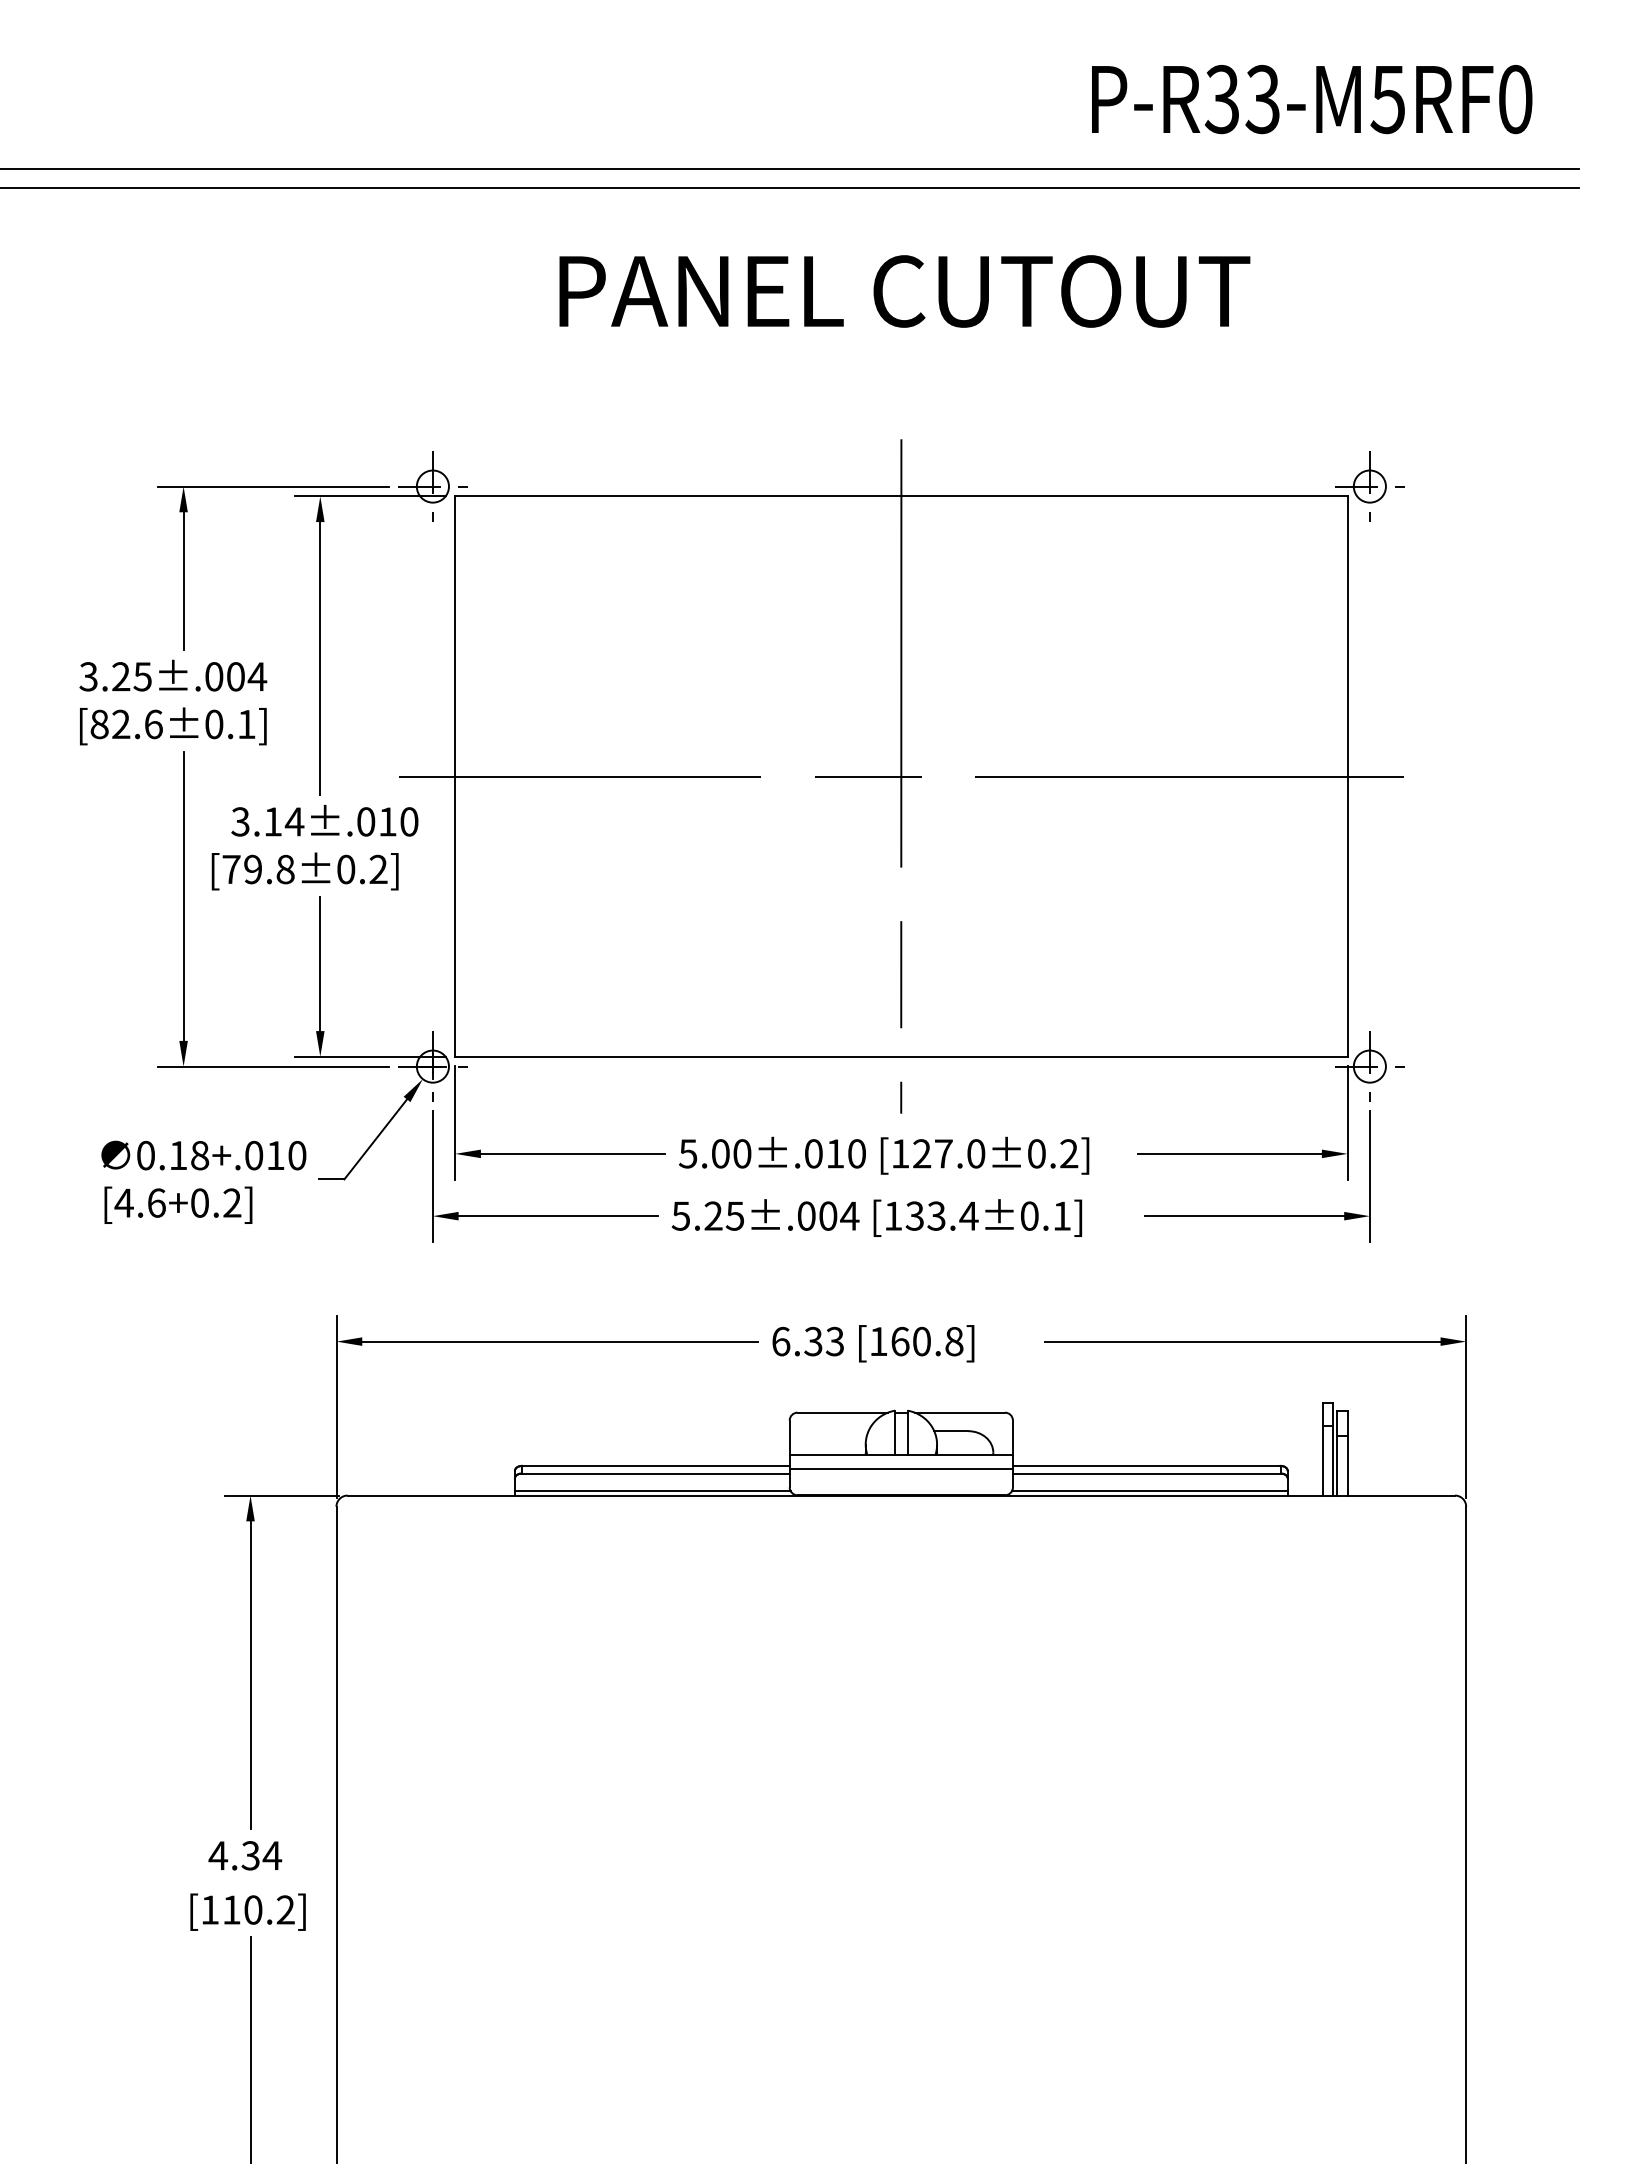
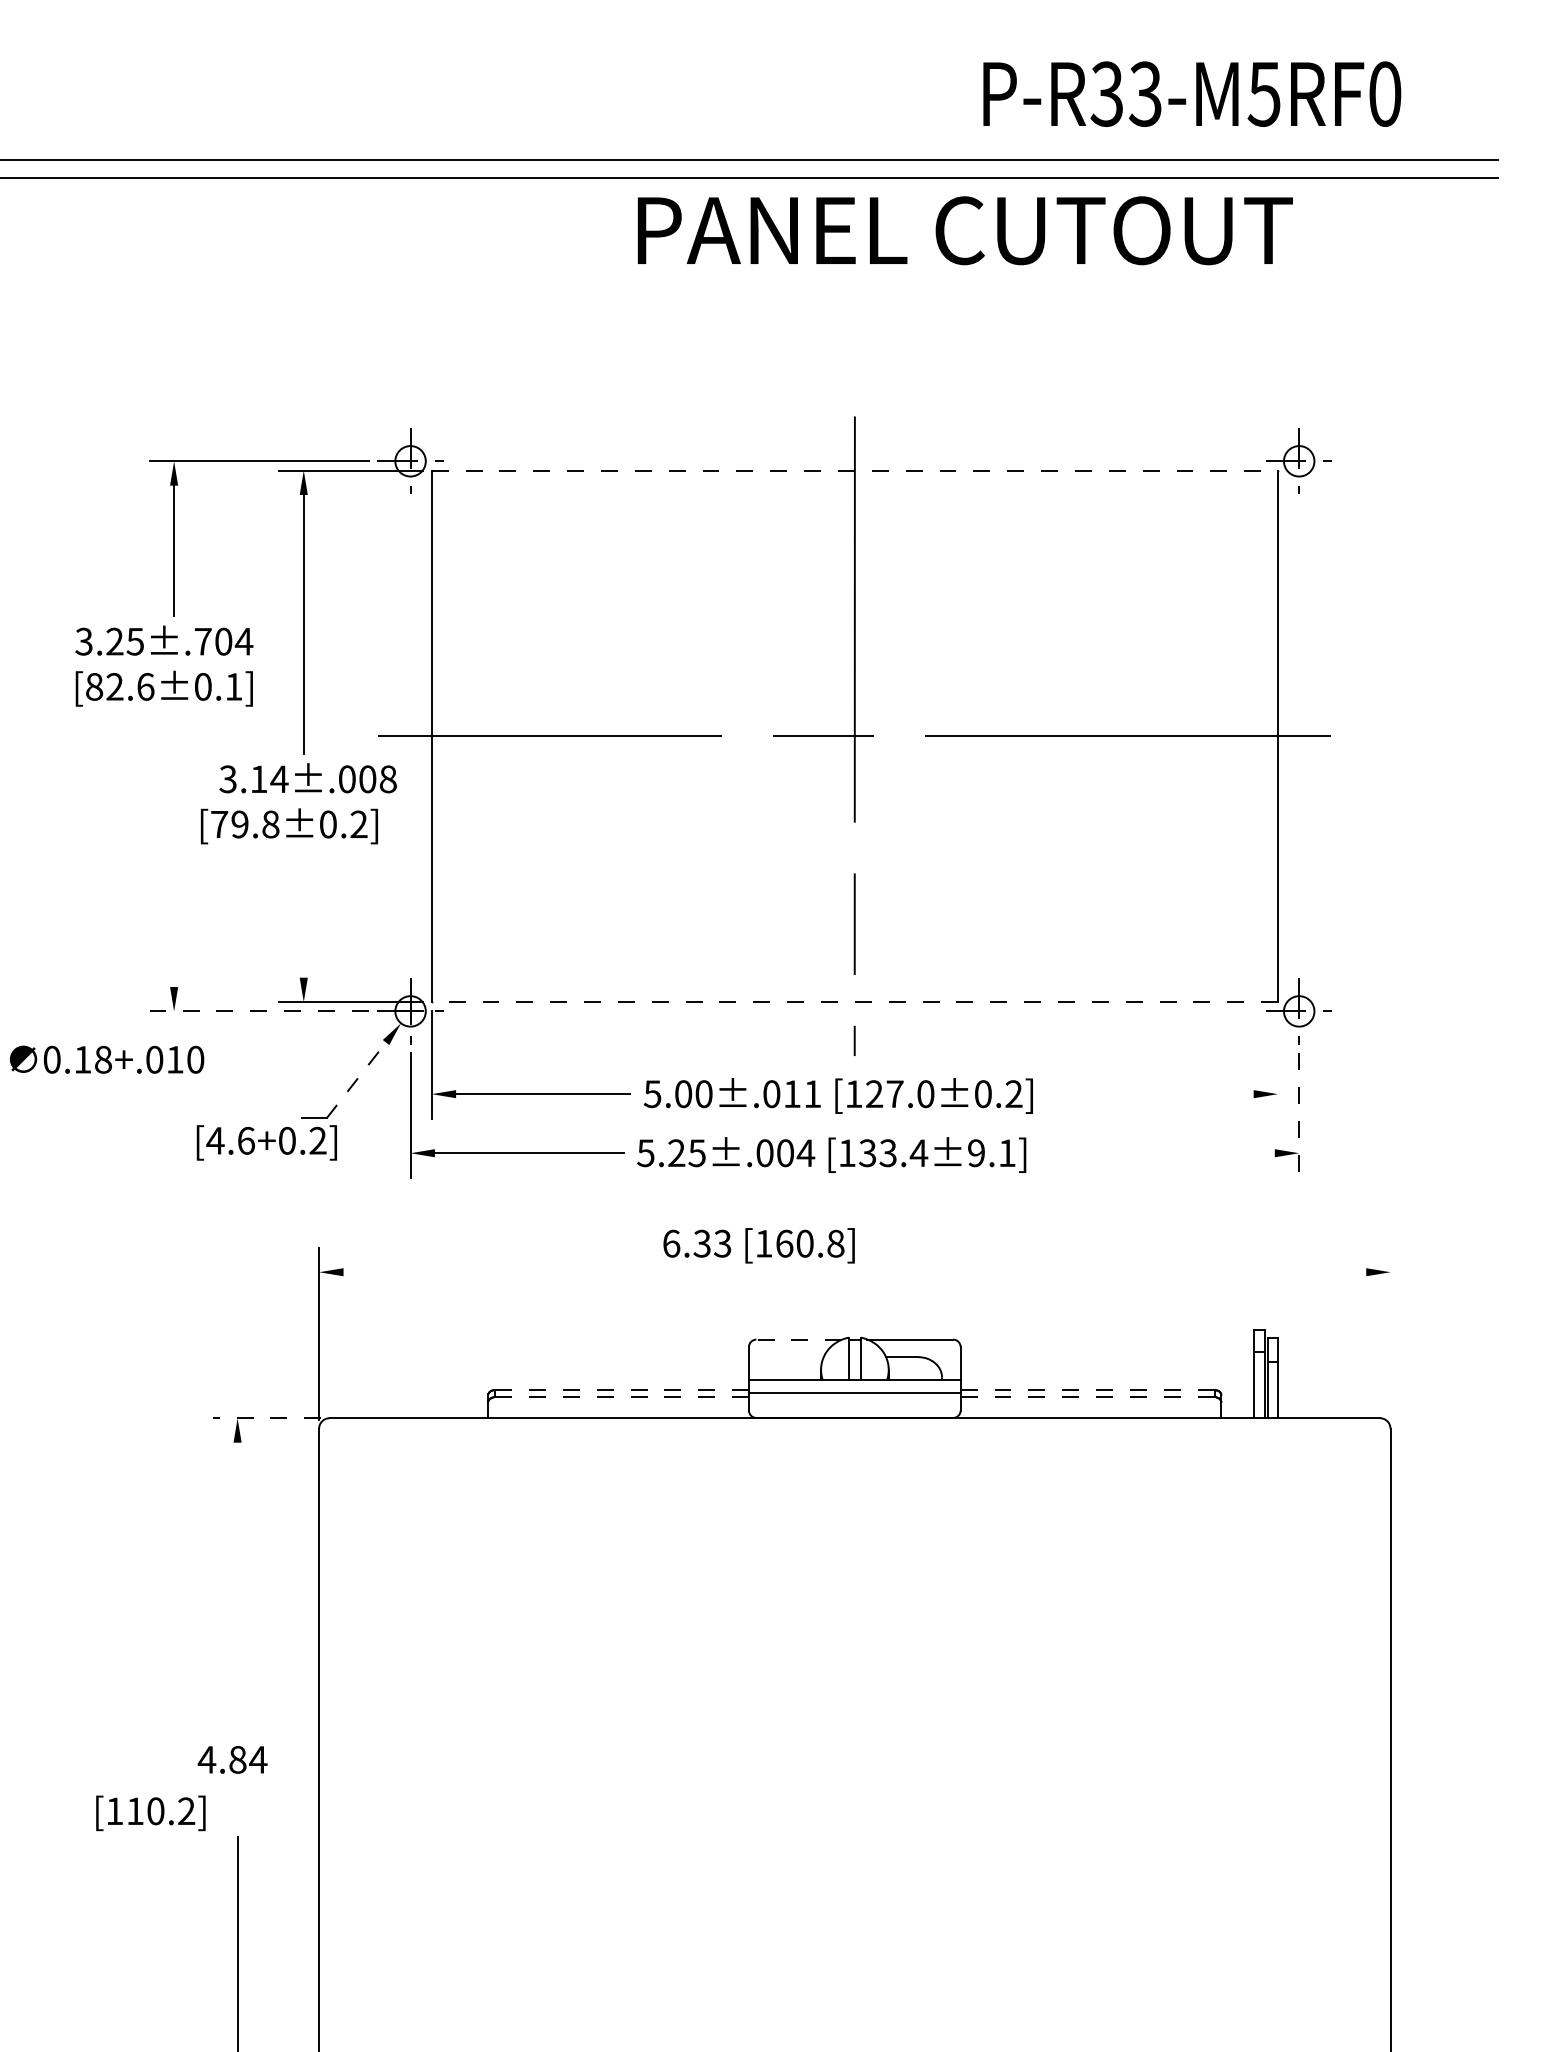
text: (1312, 99) -> (1192, 94), moved
text: (904, 291) -> (964, 230), moved
line: (901, 496) -> (854, 470), solid -> dashed
text: (214, 676) -> (203, 641), 3.25±.004 -> 3.25±.704
text: (398, 821) -> (377, 778), 3.14±.010 -> 3.14±.008
line: (183, 895) -> (174, 849), removed
line: (320, 963) -> (303, 913), removed
line: (900, 1056) -> (854, 1001), solid -> dashed
line: (272, 1066) -> (258, 1011), solid -> dashed
line: (1347, 1122) -> (1277, 1064), removed
line: (375, 1139) -> (356, 1080), solid -> dashed
text: (856, 1153) -> (812, 1093), 5.00±.010 -> 5.00±.011
line: (1229, 1153) -> (1166, 1093), removed
text: (203, 1155) -> (106, 1059), moved
line: (1369, 1176) -> (1298, 1115), solid -> dashed
text: (178, 1204) -> (266, 1142), moved
text: (1029, 1215) -> (976, 1152), [133.4±0.1] -> [133.4±9.1]
line: (1244, 1216) -> (1180, 1153), removed
line: (559, 1341) -> (530, 1272), removed
line: (1242, 1341) -> (1178, 1272), removed
text: (873, 1343) -> (759, 1245), moved
line: (1466, 1406) -> (1390, 1333), removed
line: (842, 1412) -> (799, 1339), solid -> dashed
line: (656, 1465) -> (622, 1389), solid -> dashed
line: (1146, 1465) -> (1087, 1389), solid -> dashed
line: (656, 1473) -> (622, 1397), solid -> dashed
line: (1146, 1473) -> (1087, 1397), solid -> dashed
line: (652, 1491) -> (618, 1414), removed
line: (1149, 1491) -> (1090, 1414), removed
line: (281, 1495) -> (266, 1418), solid -> dashed
line: (250, 1674) -> (237, 1587), removed
text: (250, 1855) -> (237, 1759), 4.34 -> 4.84
text: (247, 1911) -> (150, 1812), moved

